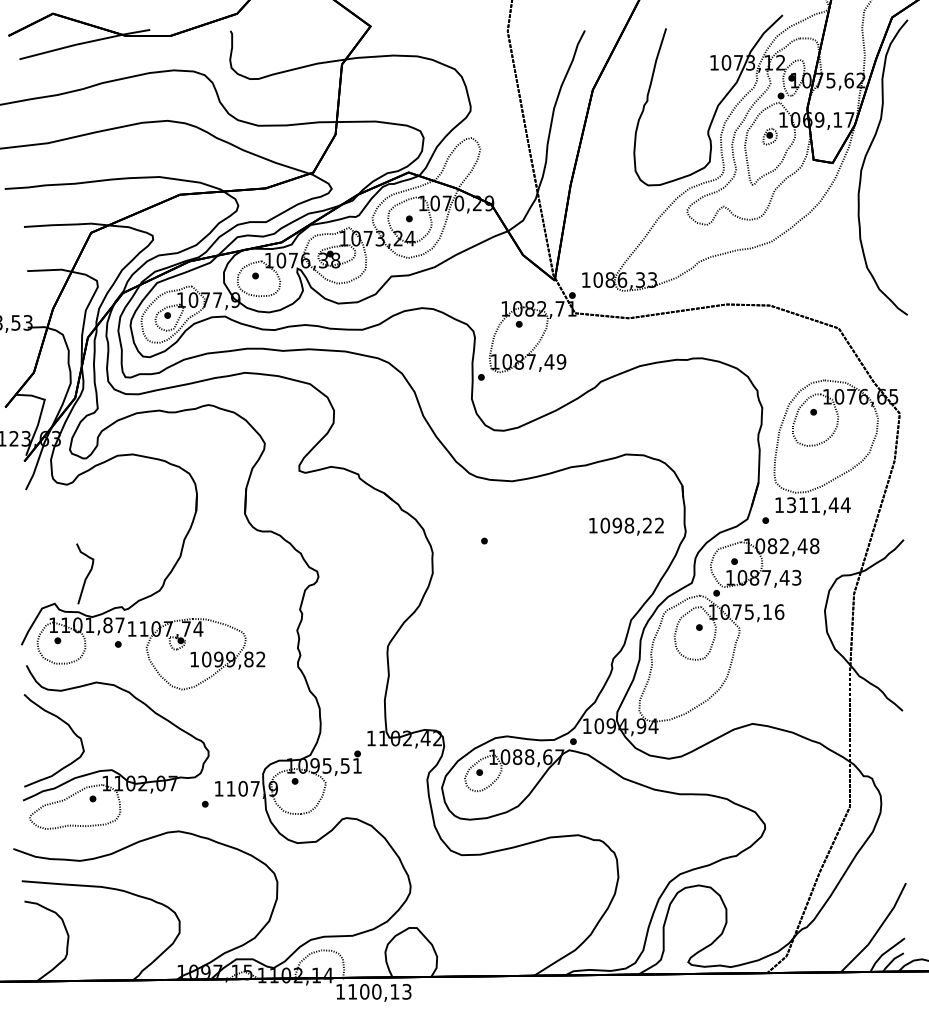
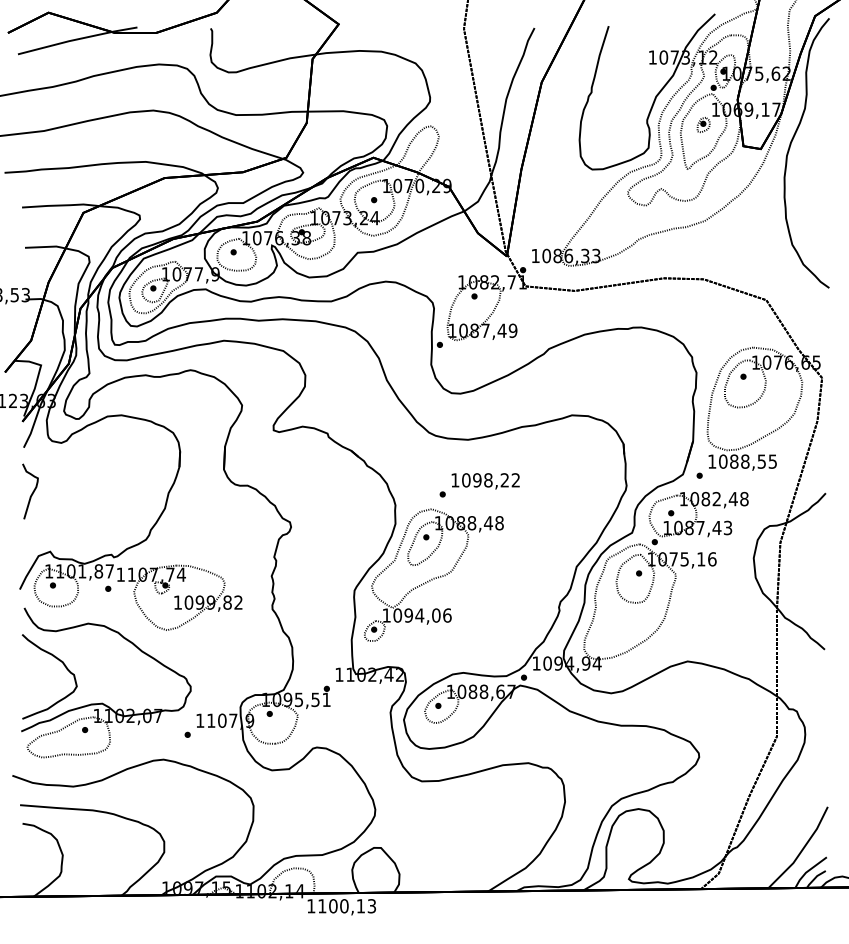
text: (818, 505) -> (747, 461), 1311,44 -> 1088,55
text: (626, 526) -> (485, 481), moved
curve: (87, 574) -> (32, 492), moved
part: (474, 629) -> (433, 575), added

